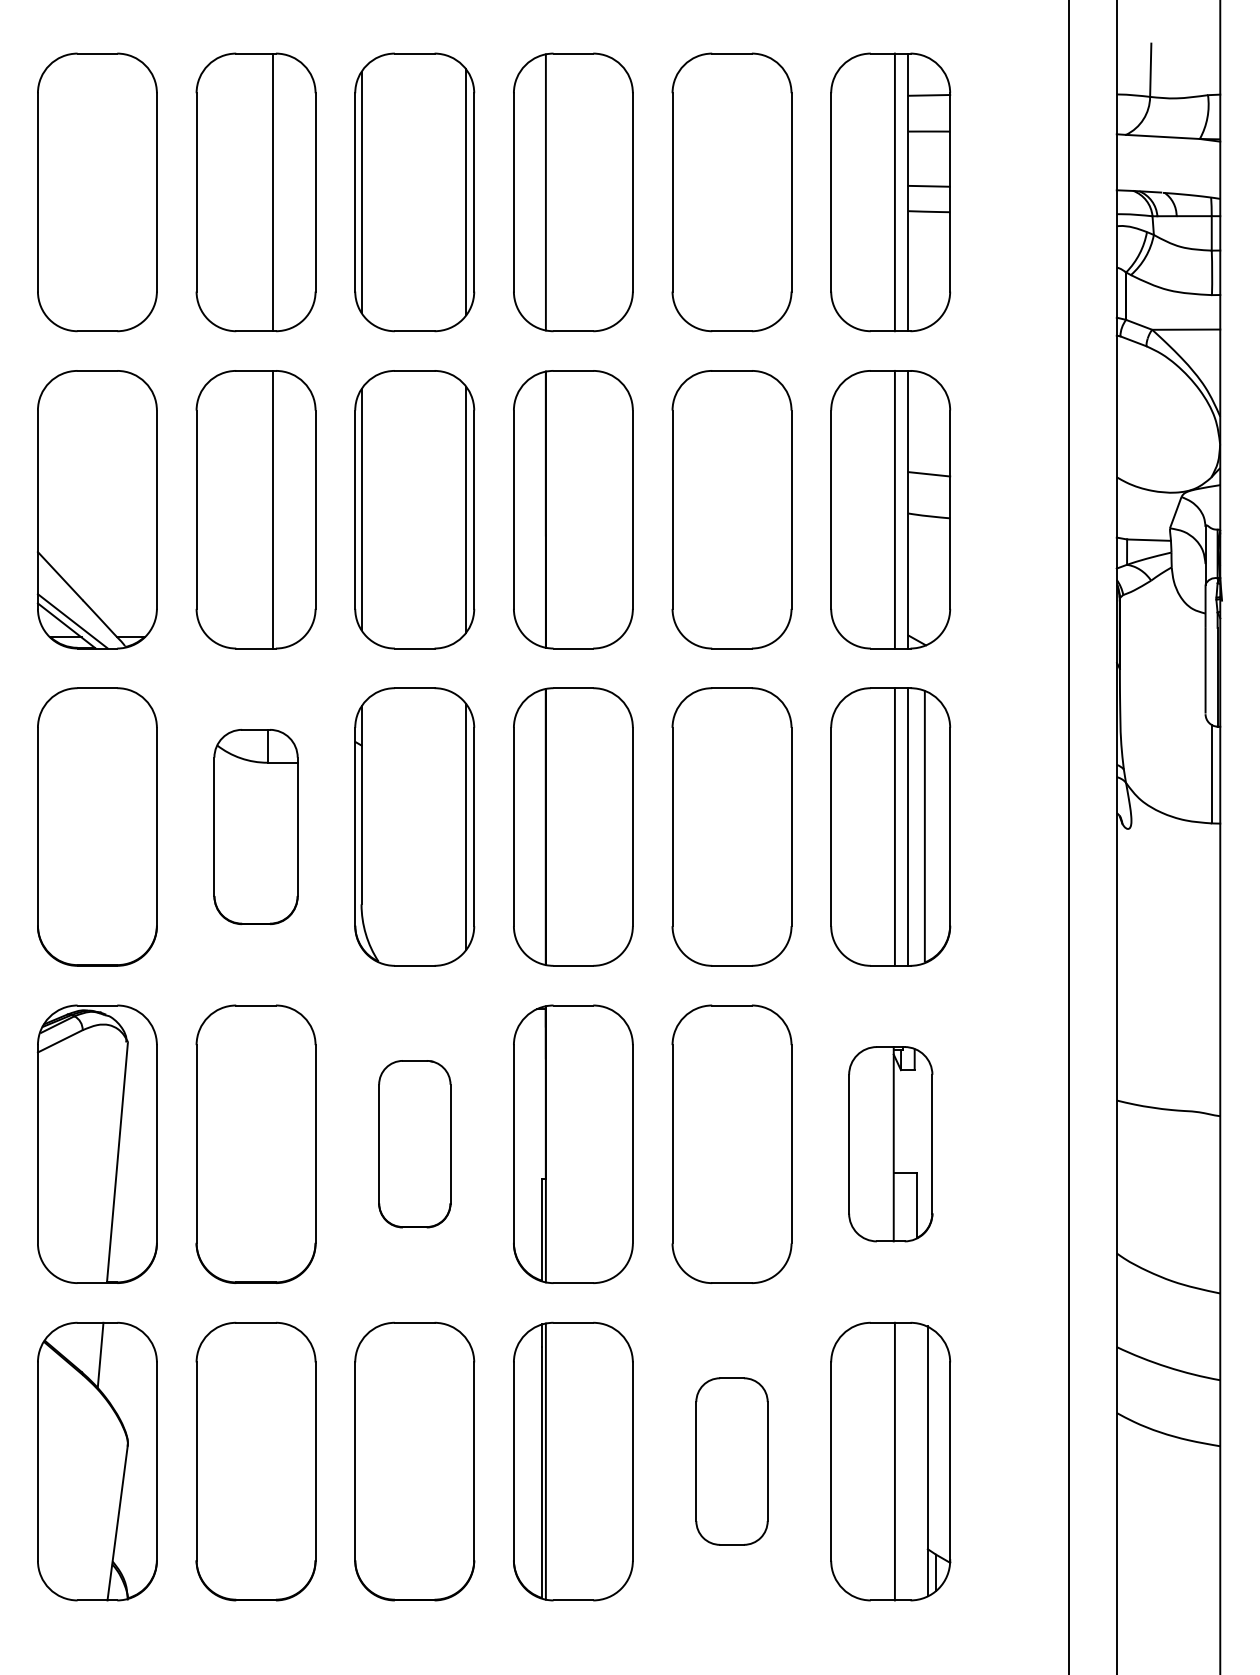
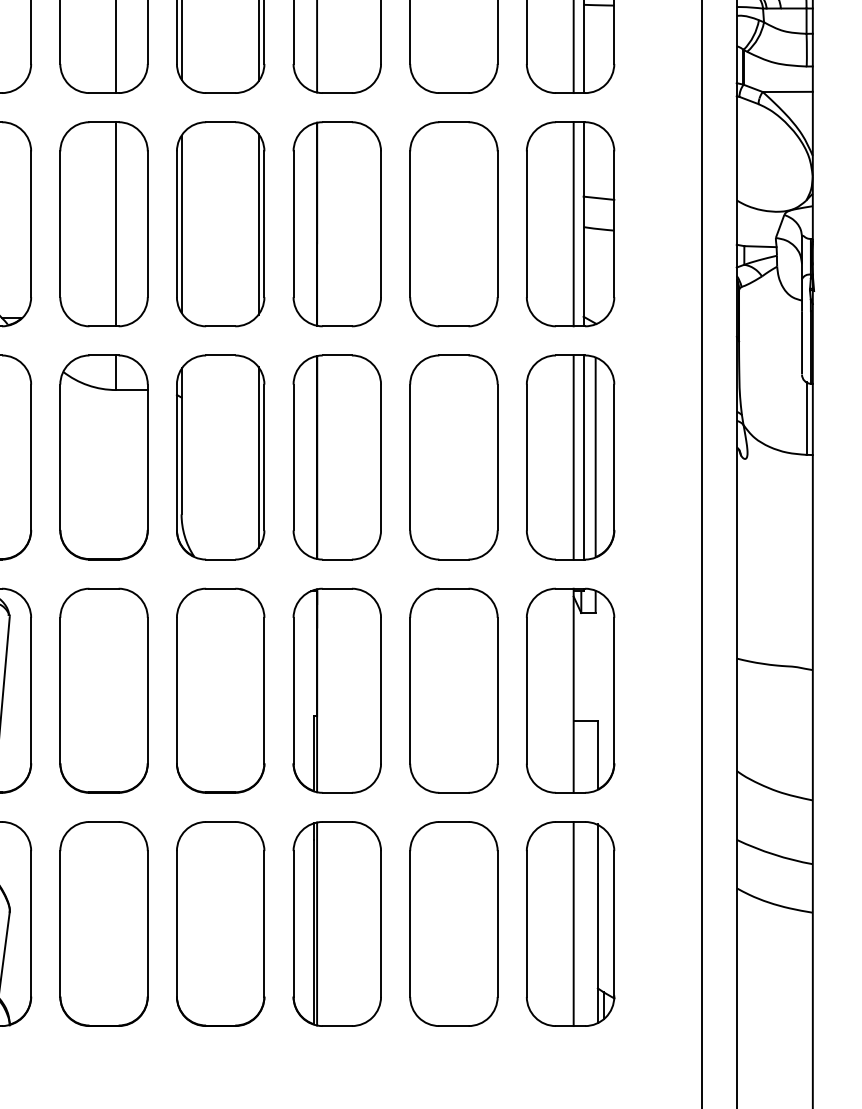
part: (255, 826) -> (103, 457), size x1.43
part: (414, 1143) -> (220, 690), size x1.67
part: (890, 1143) -> (570, 690), size x1.43
part: (731, 1461) -> (453, 923), size x1.67

